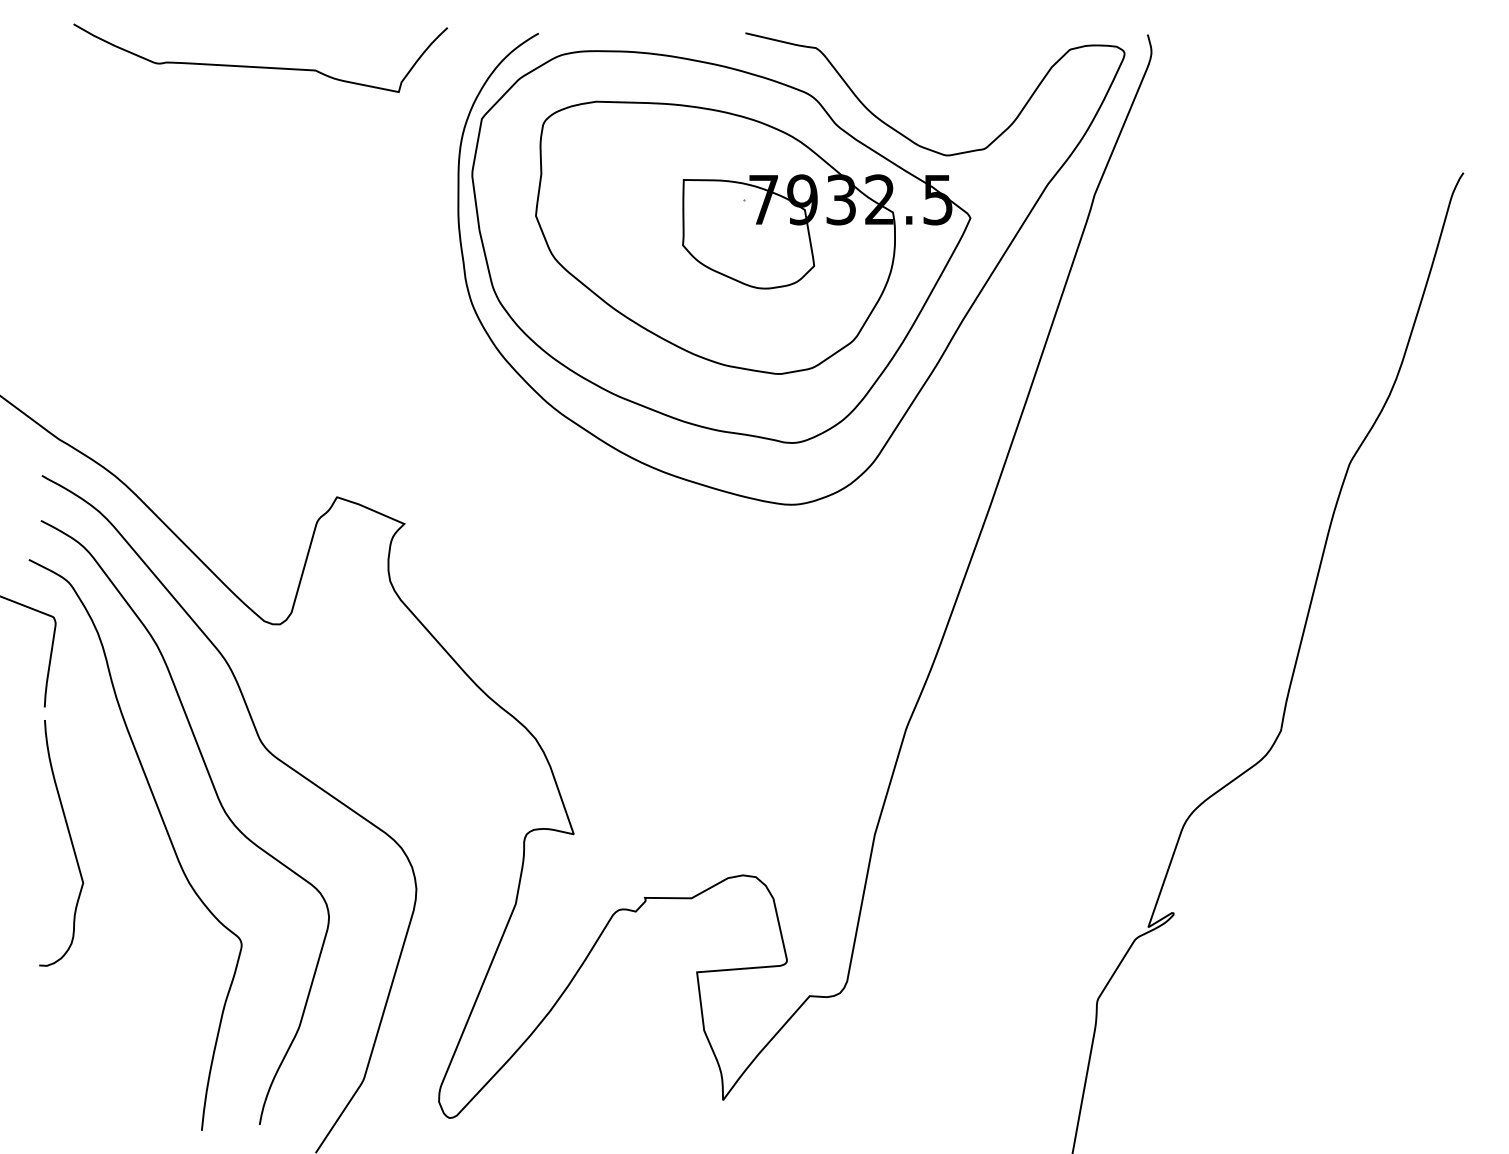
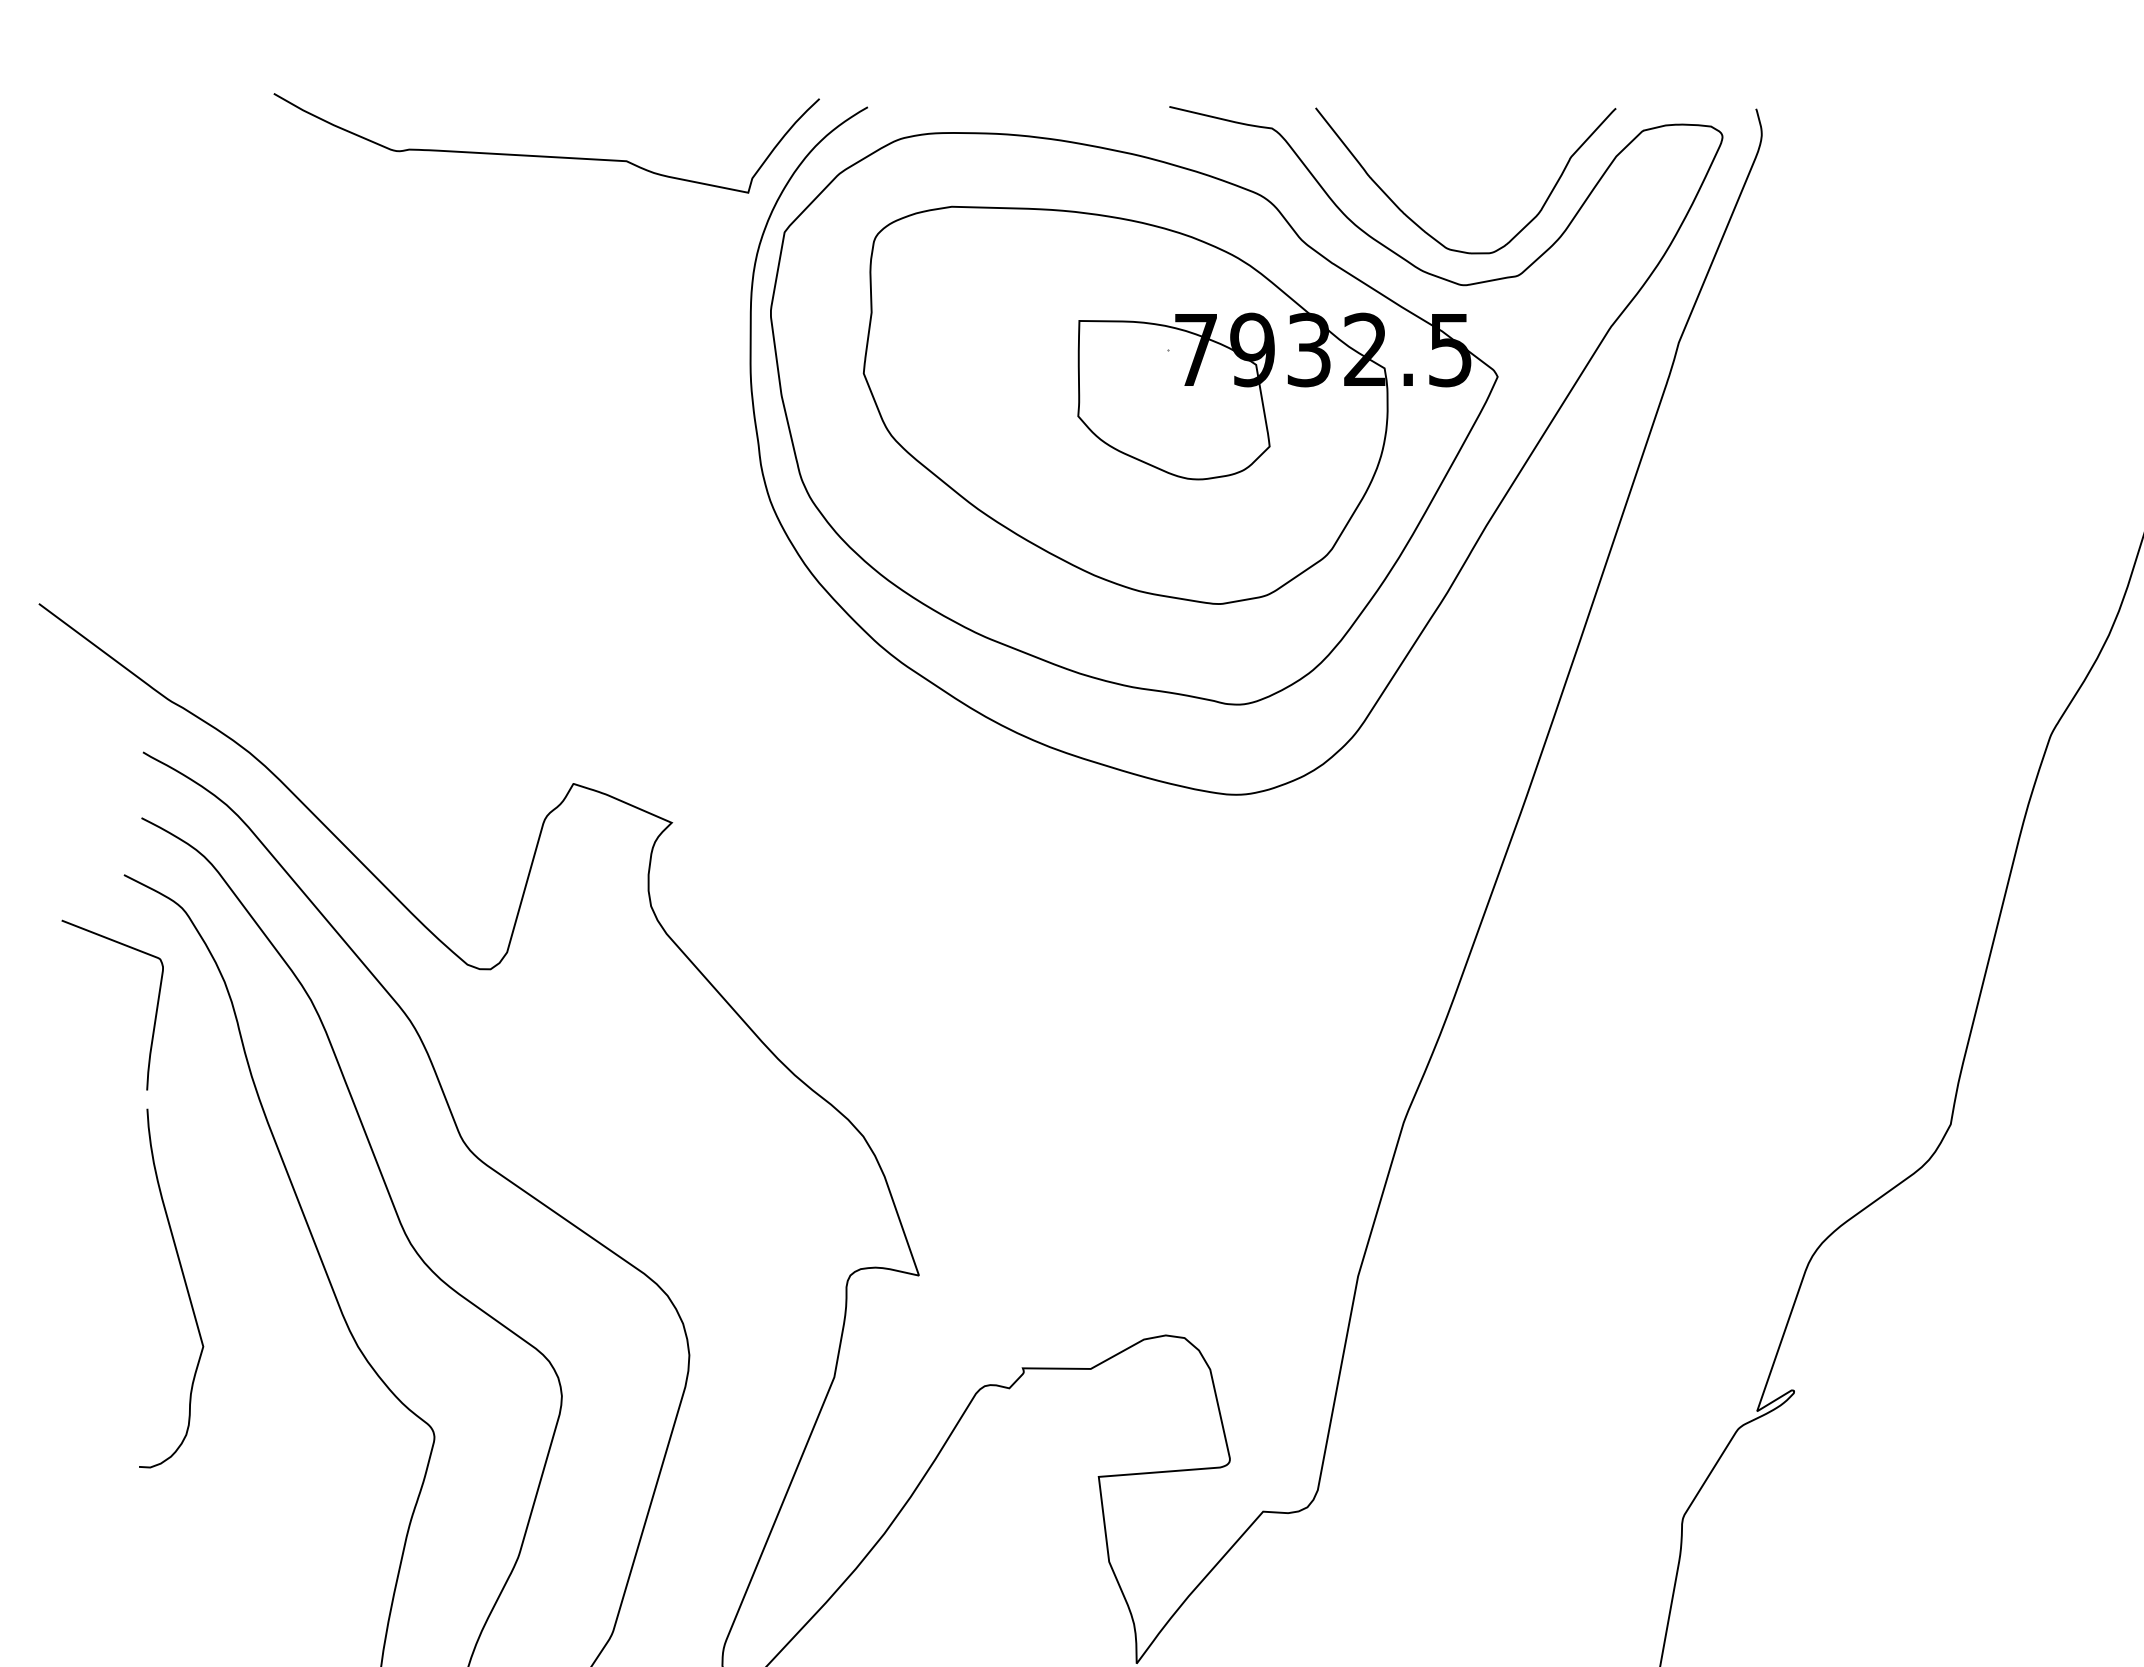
curve: (260, 66) -> (546, 155), moved
curve: (923, 119) -> (1429, 232), added

